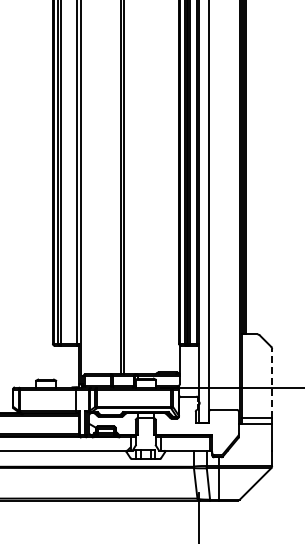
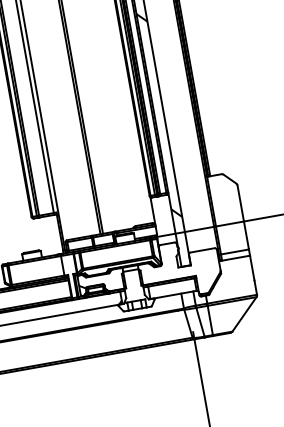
hatch: (204, 261) -> (159, 114), added
line: (272, 382) -> (243, 216), dashed -> solid

